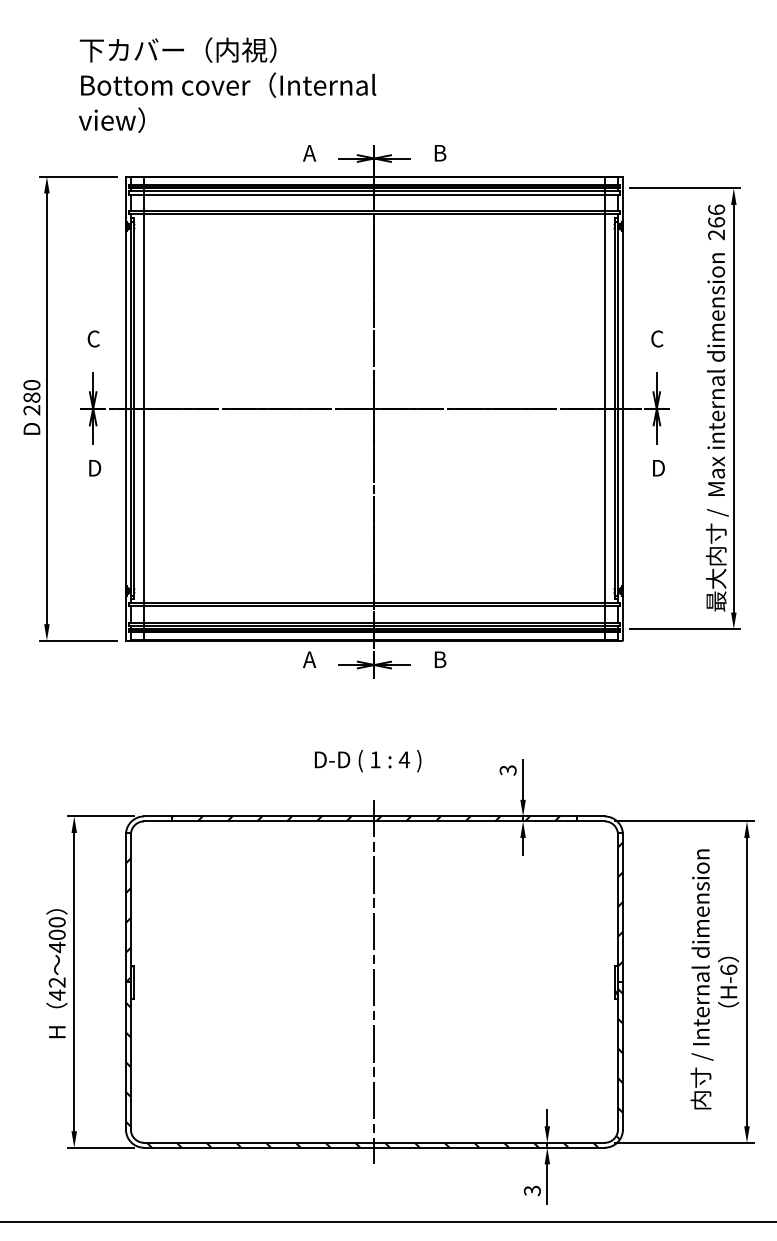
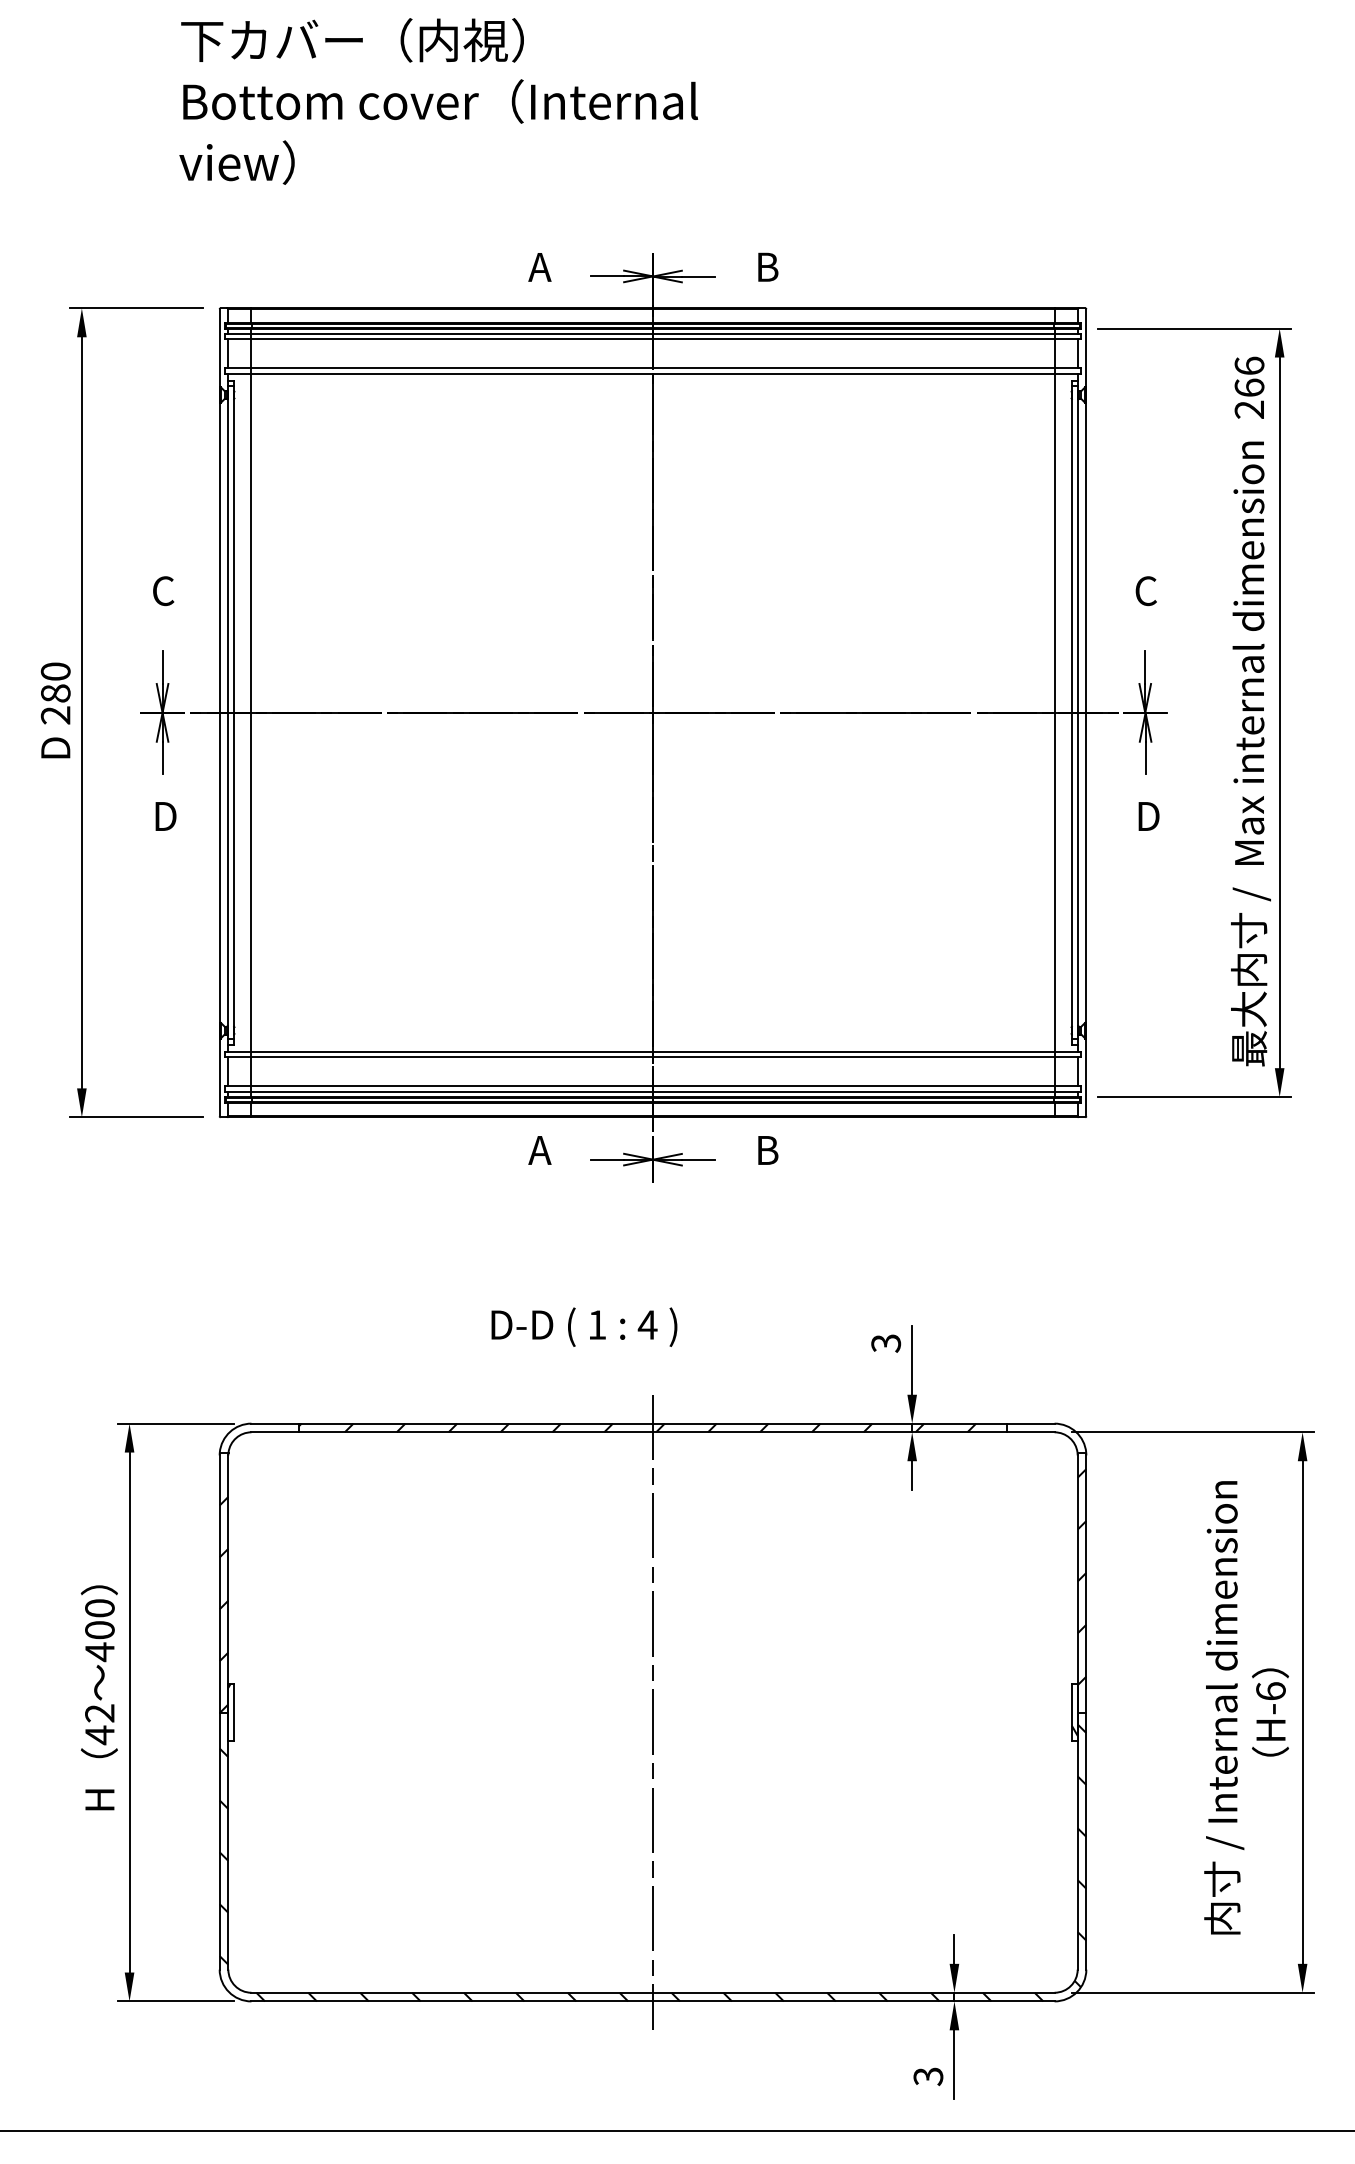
text: (227, 84) -> (438, 100), moved
text: (368, 761) -> (585, 1327), moved

